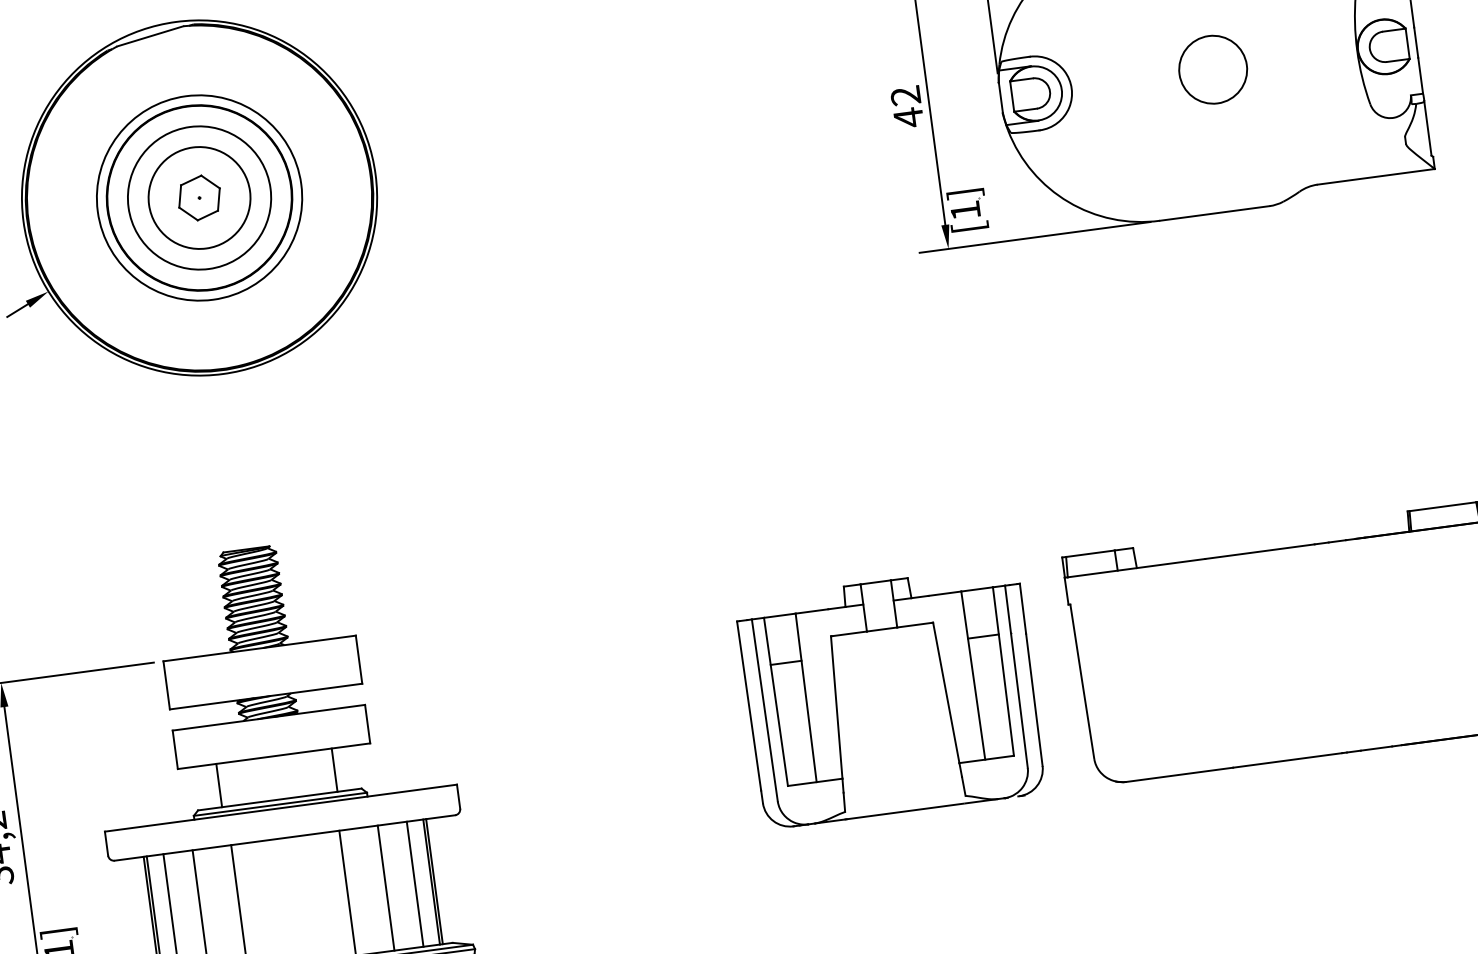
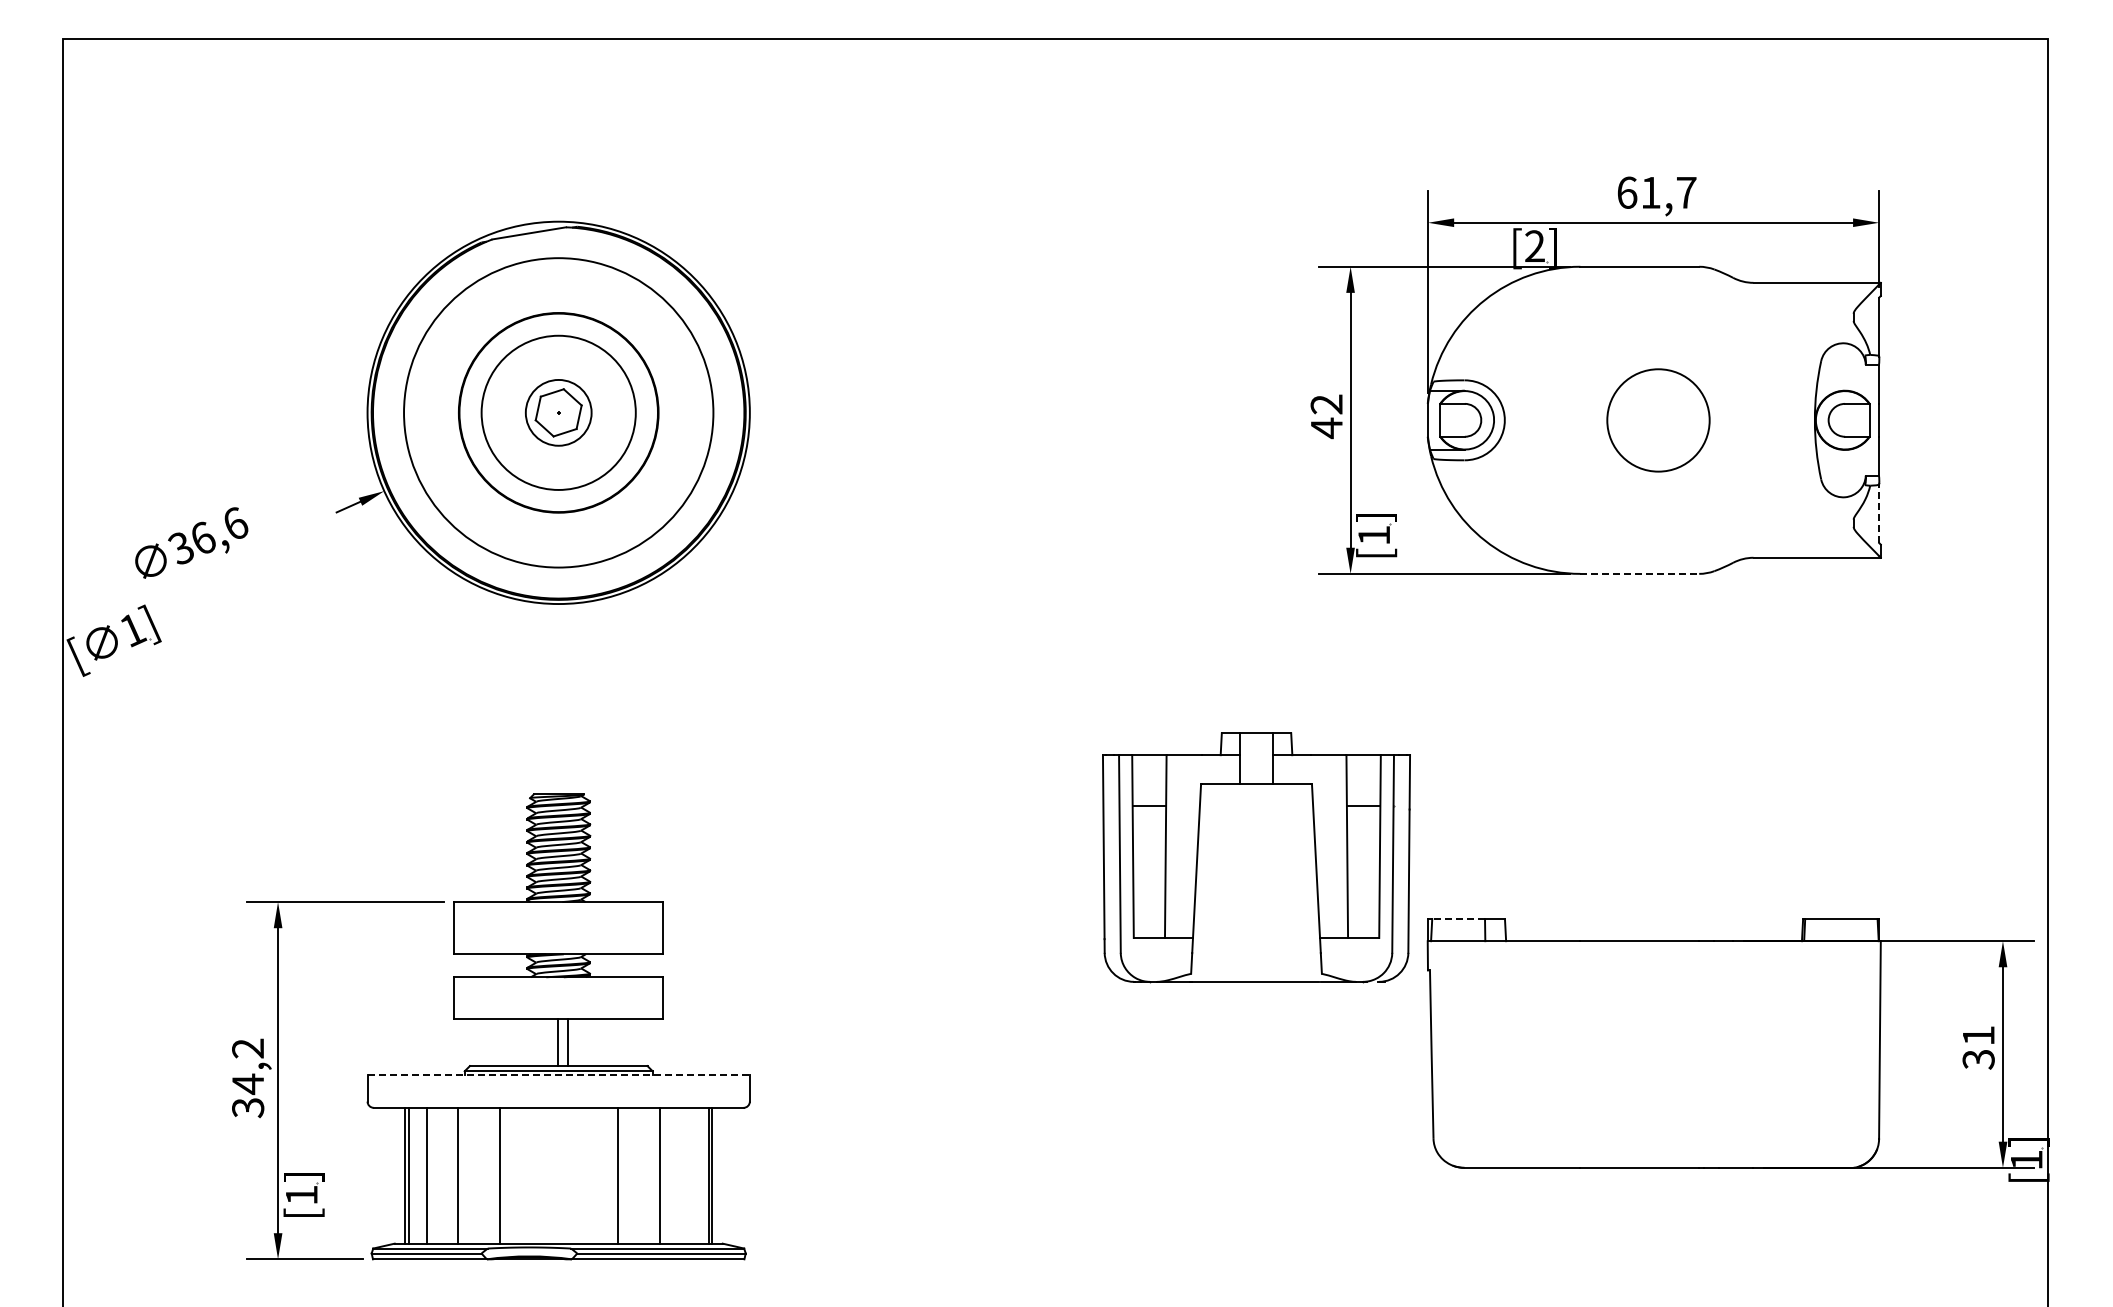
circle: (1213, 68) -> (1658, 419), size x1.4
line: (1428, 128) -> (1879, 513), solid -> dashed
circle: (199, 197) -> (558, 412), size x0.6
circle: (199, 197) -> (558, 412), size x1.4
line: (1215, 213) -> (1640, 573), solid -> dashed
line: (1090, 553) -> (1458, 919), solid -> dashed
part: (891, 696) -> (1256, 857), moved
line: (334, 770) -> (558, 1042), moved
line: (219, 785) -> (568, 1042), moved
line: (281, 808) -> (559, 1075), solid -> dashed
line: (415, 883) -> (691, 1175), removed

